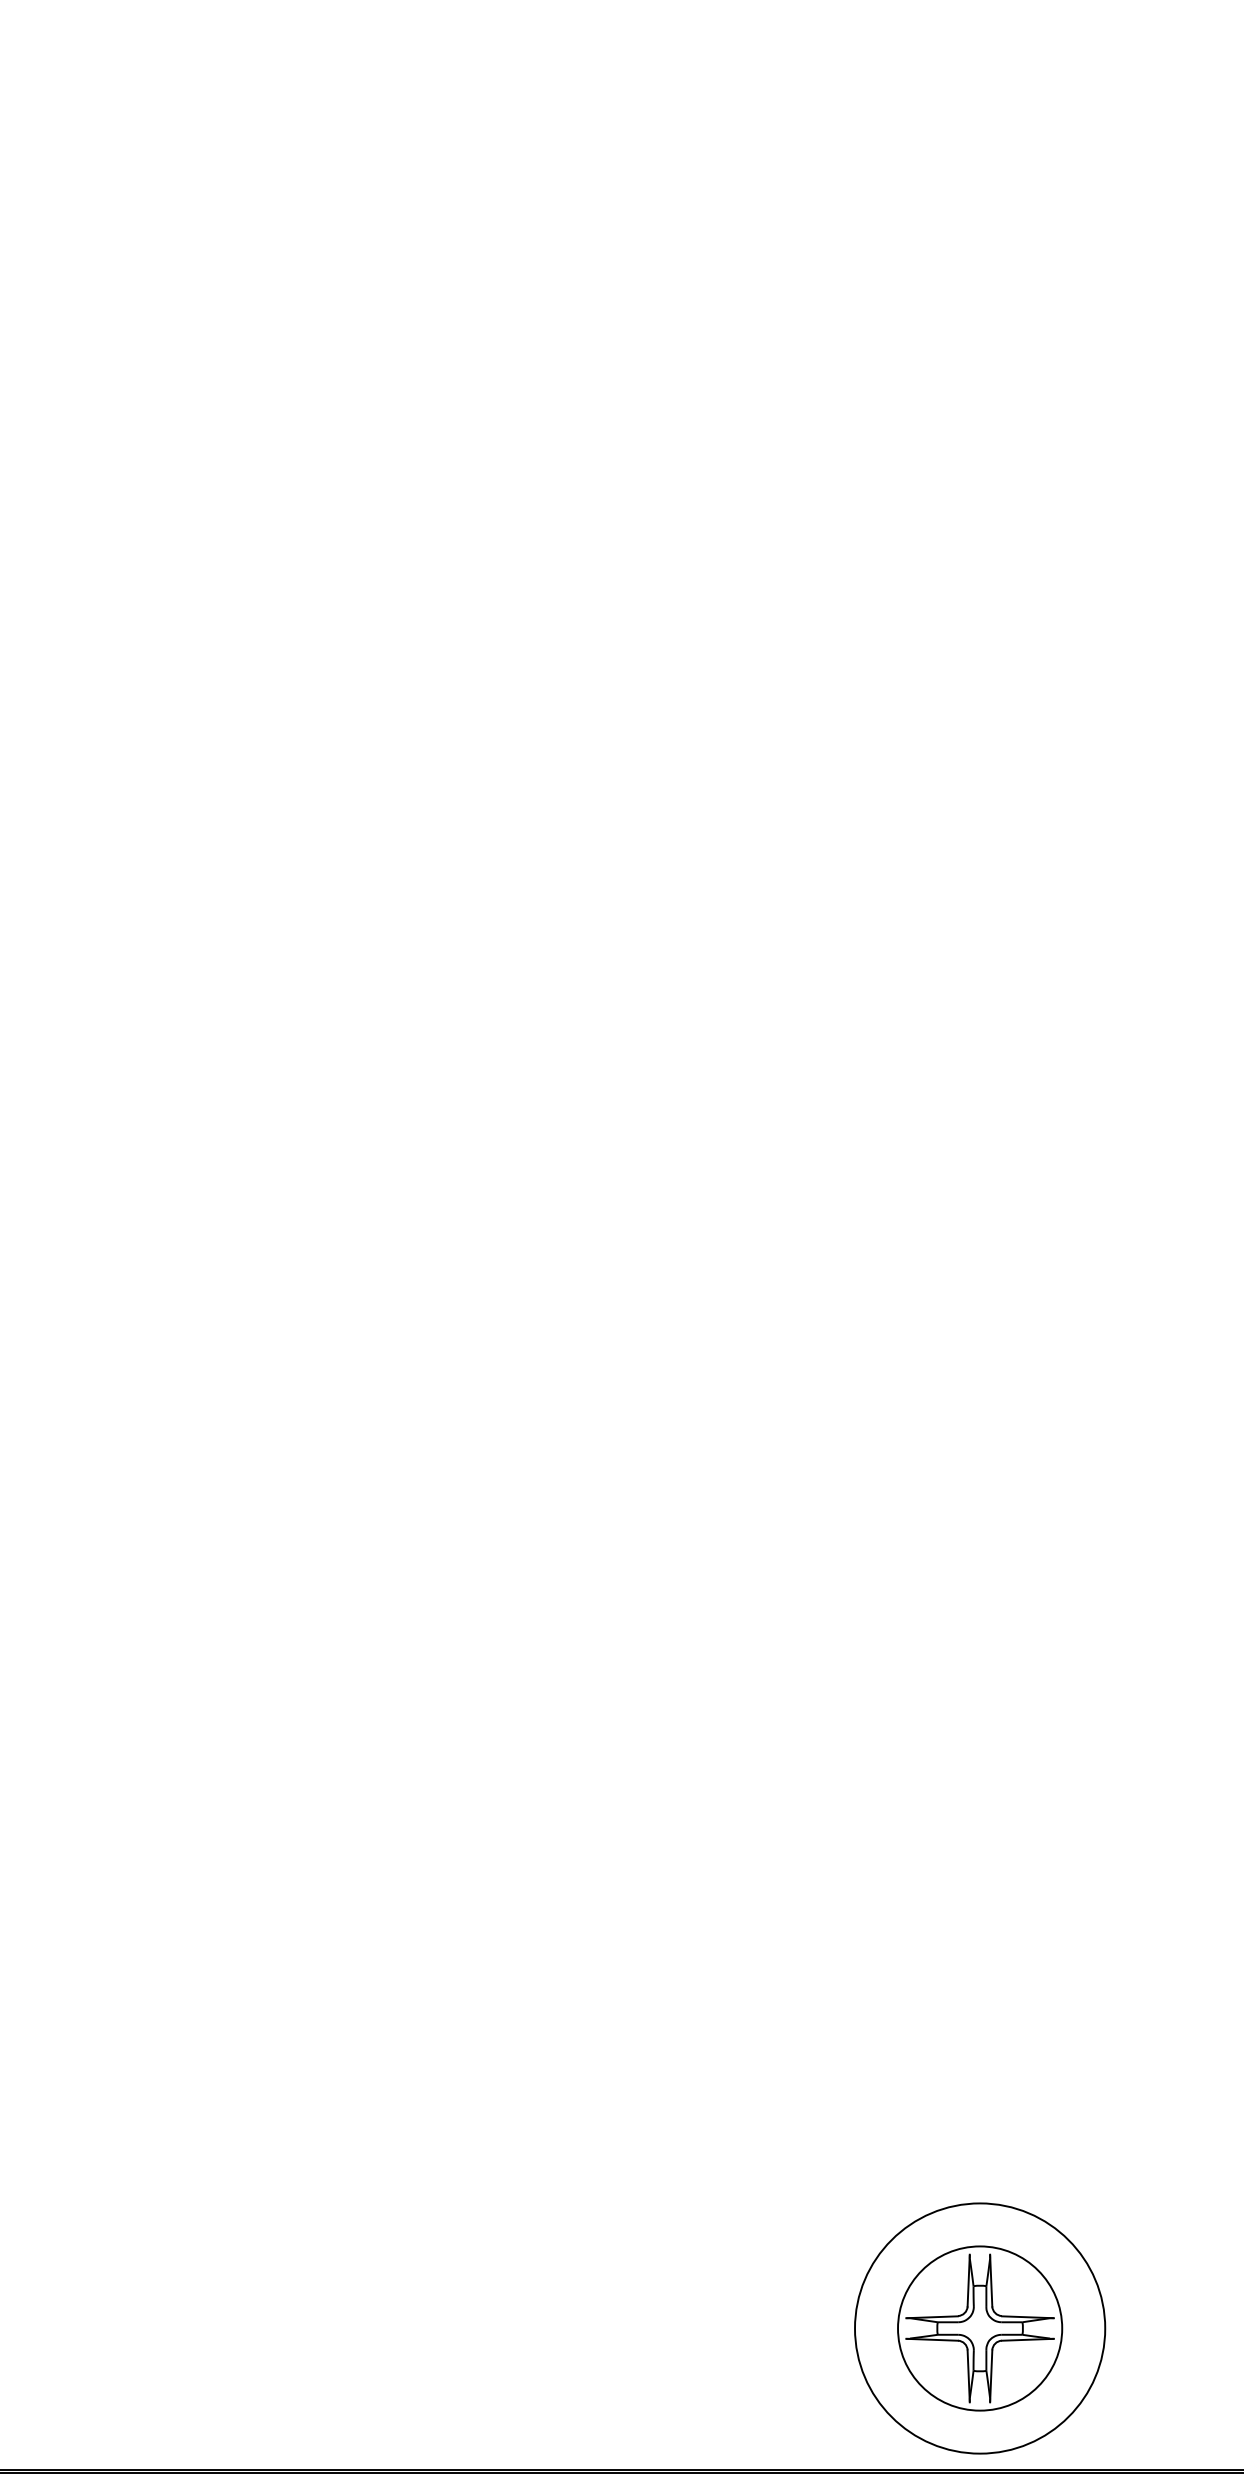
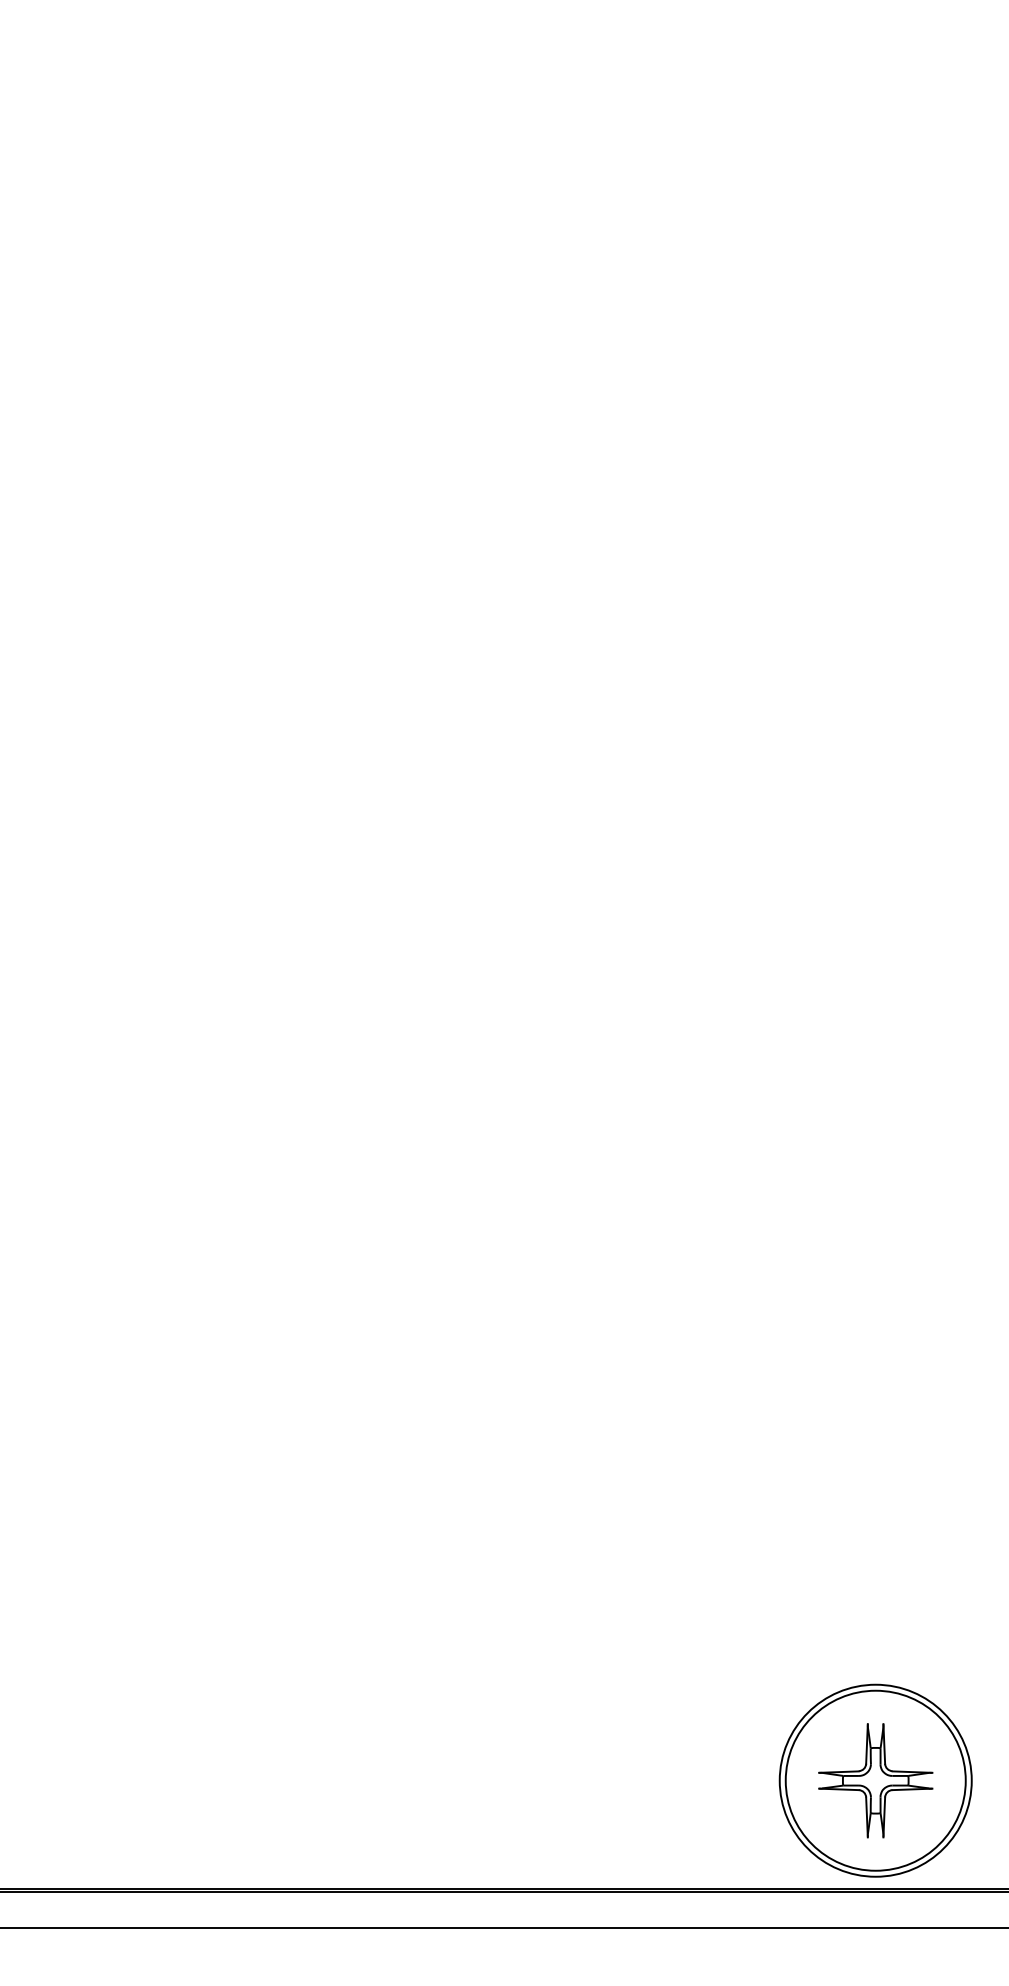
circle: (979, 2328) -> (875, 1780), size x1.43

